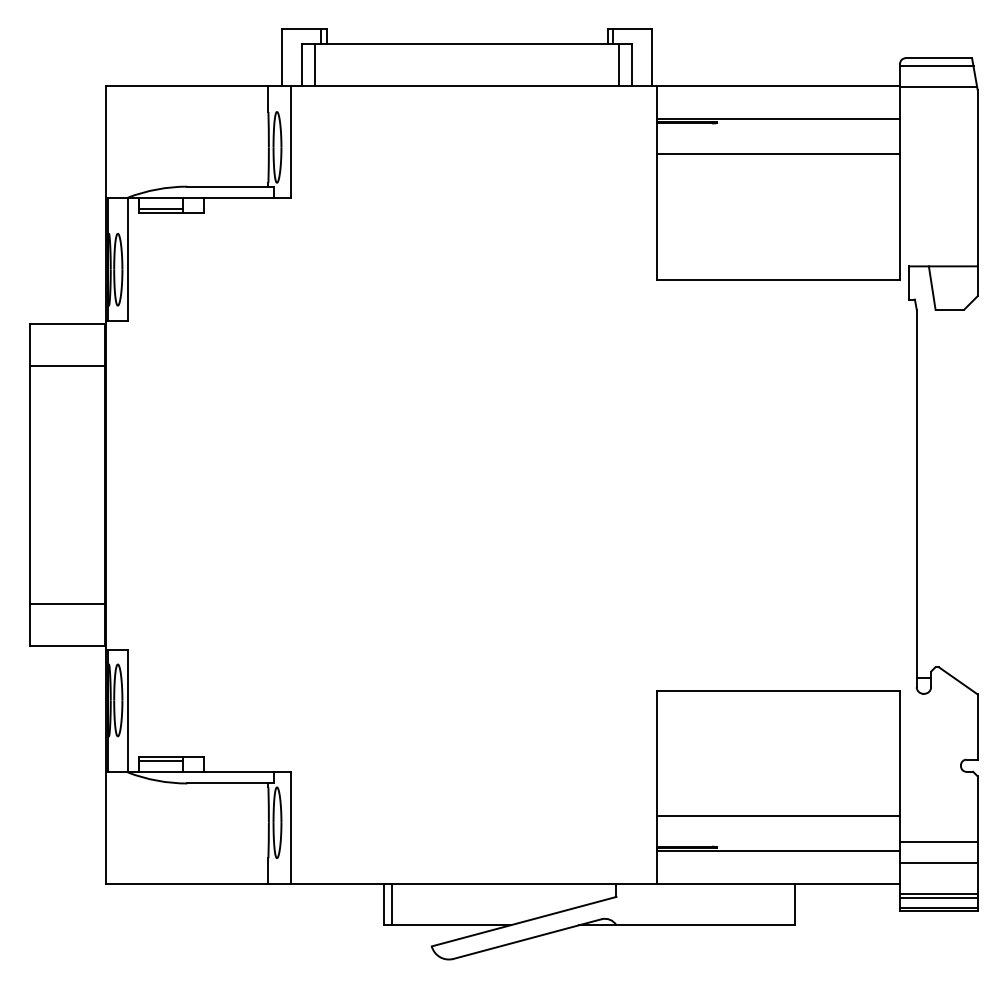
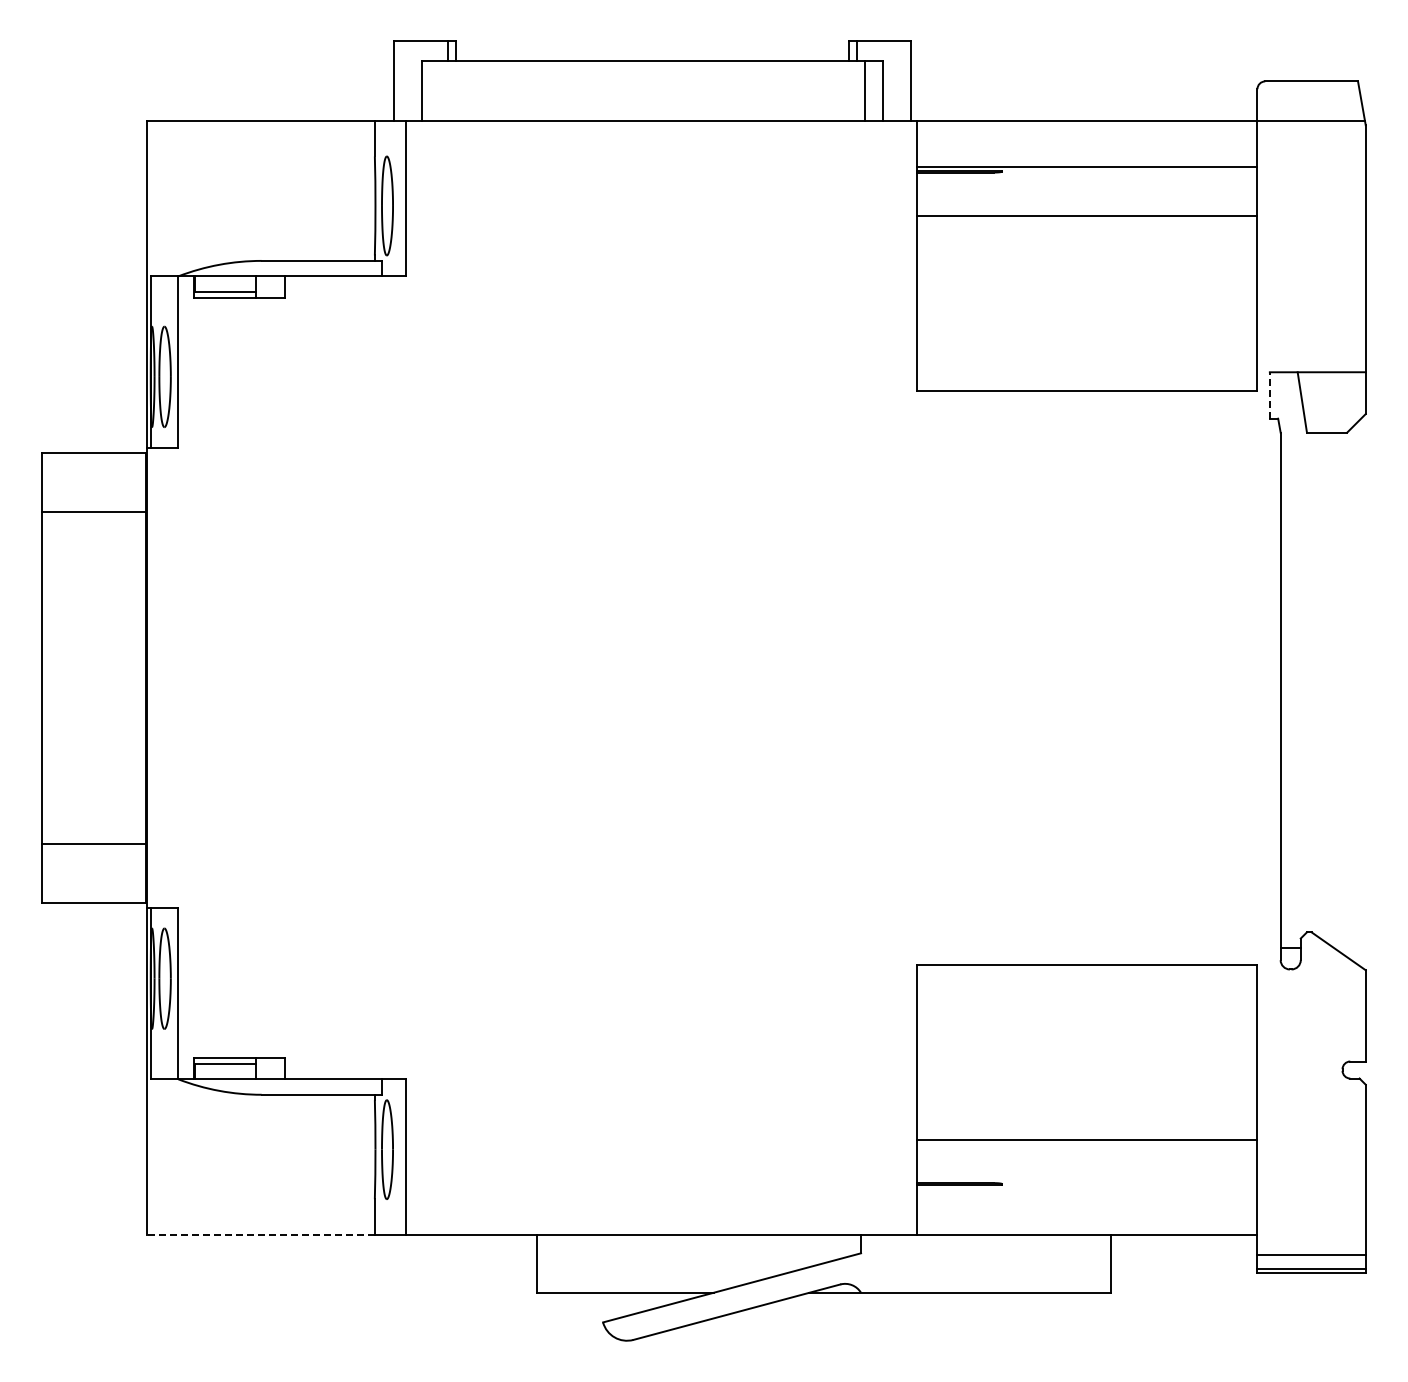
line: (315, 64) -> (440, 90), removed
line: (936, 66) -> (1308, 92), removed
line: (908, 283) -> (1269, 395), solid -> dashed
line: (938, 841) -> (1311, 1176), removed
line: (778, 851) -> (1087, 1189), removed
line: (938, 863) -> (1311, 1206), removed
line: (187, 883) -> (261, 1234), solid -> dashed
line: (938, 894) -> (1311, 1249), removed
line: (392, 904) -> (548, 1263), removed

